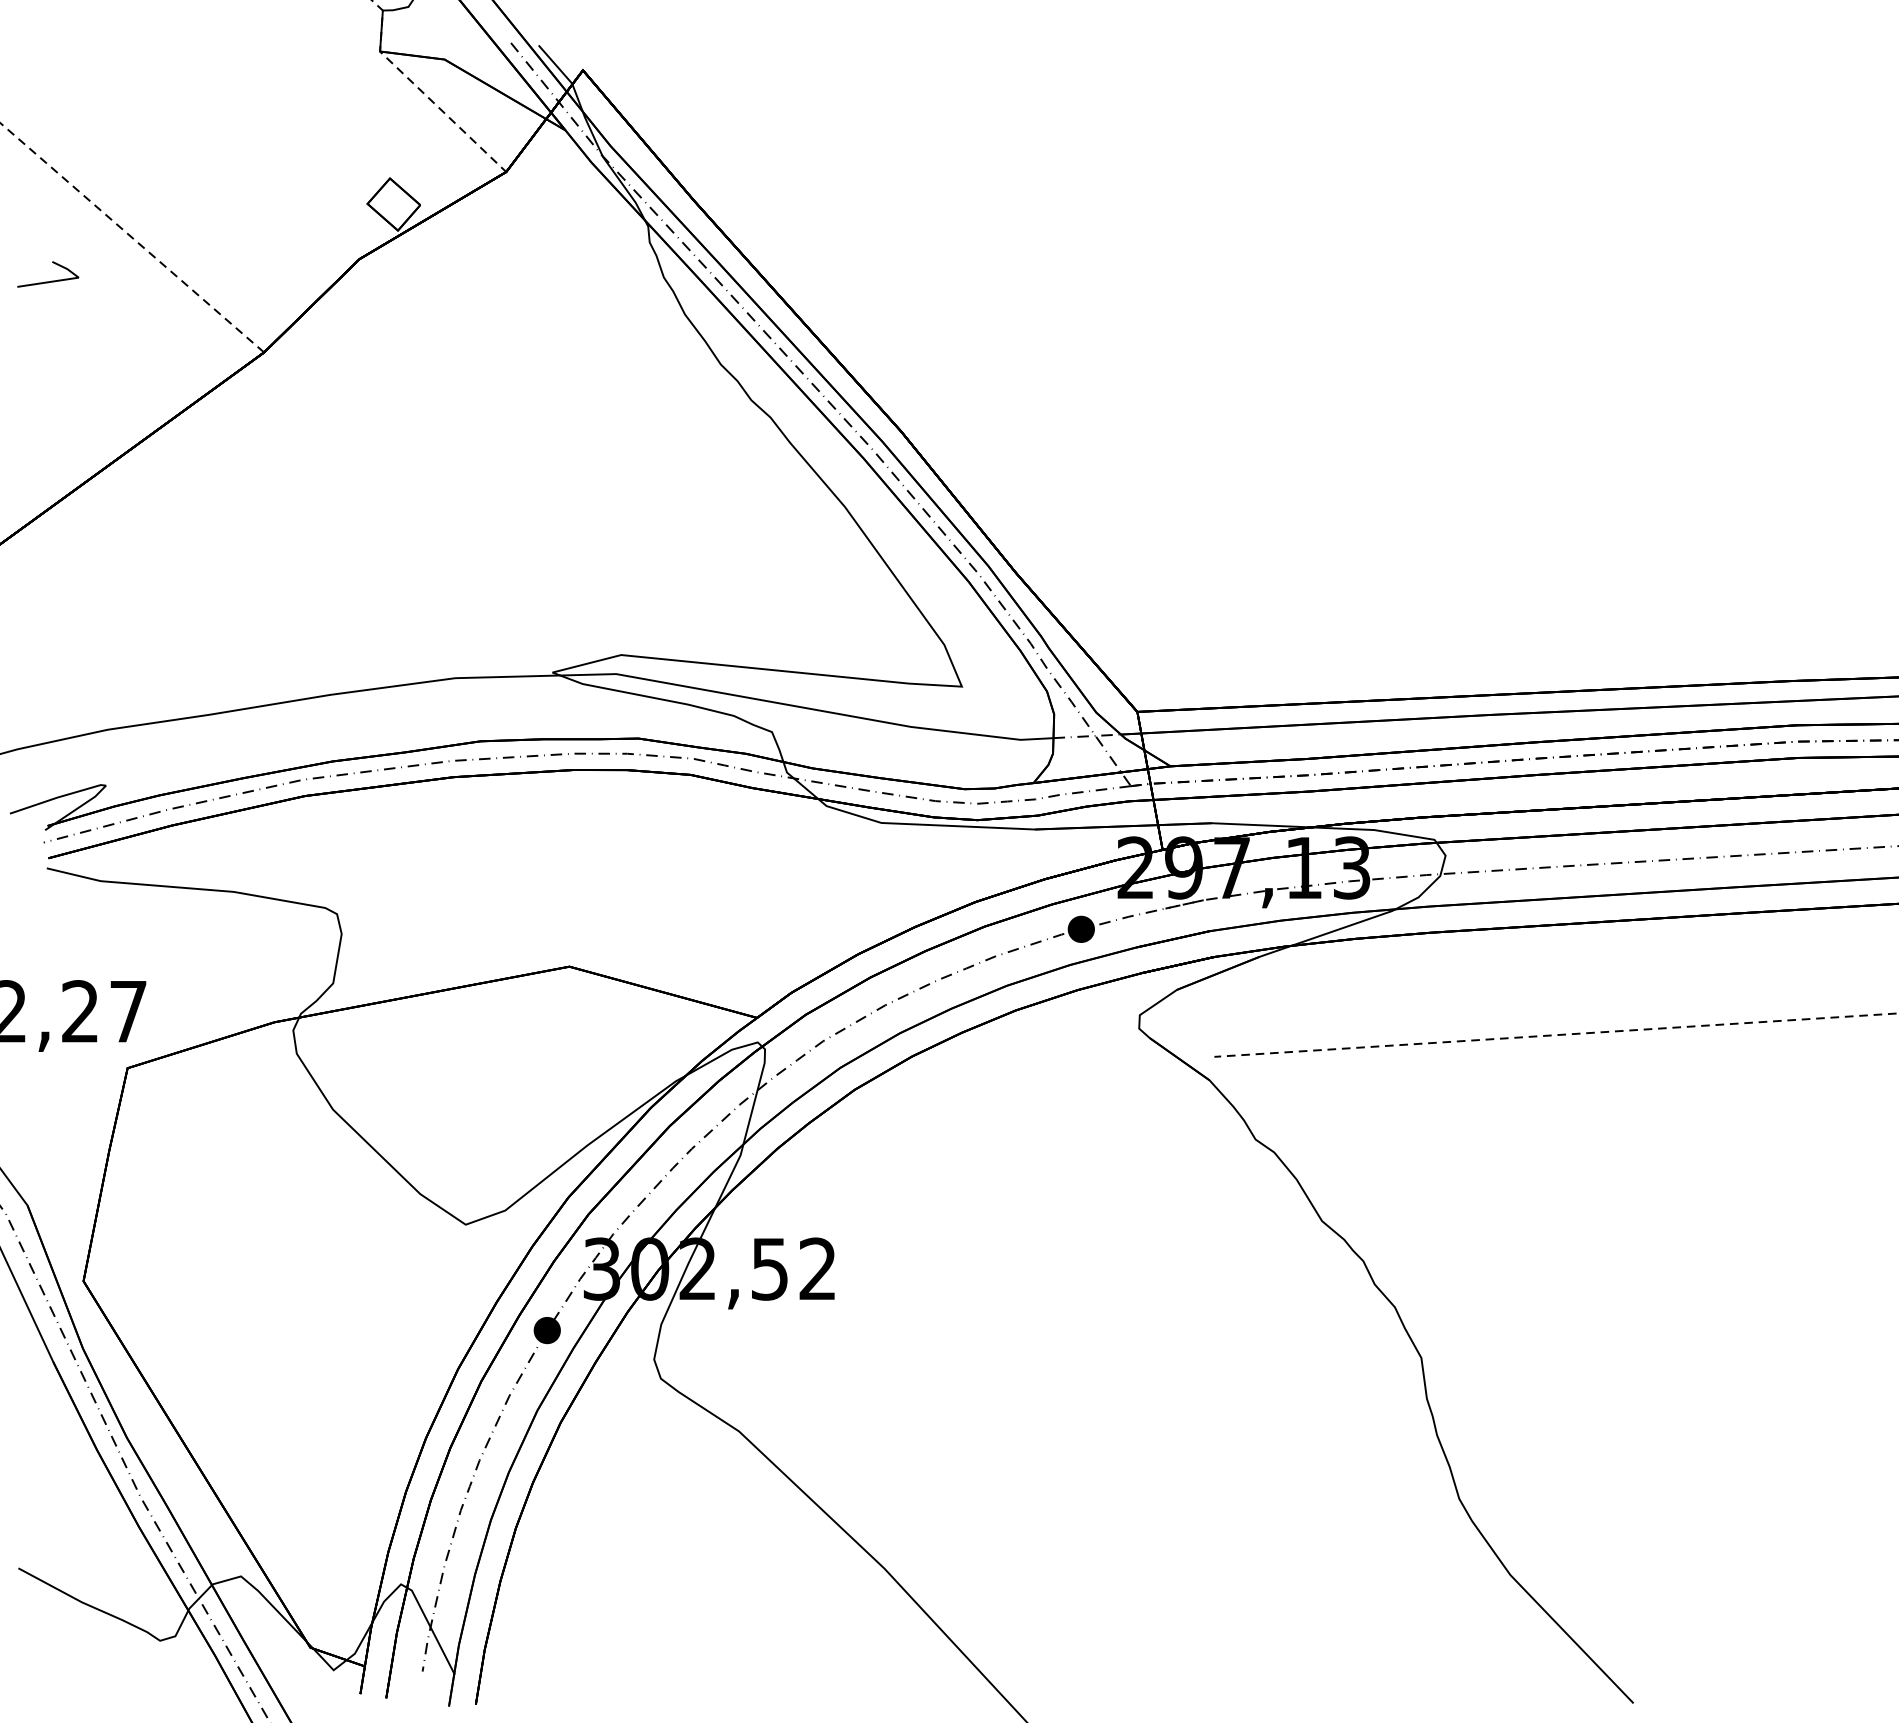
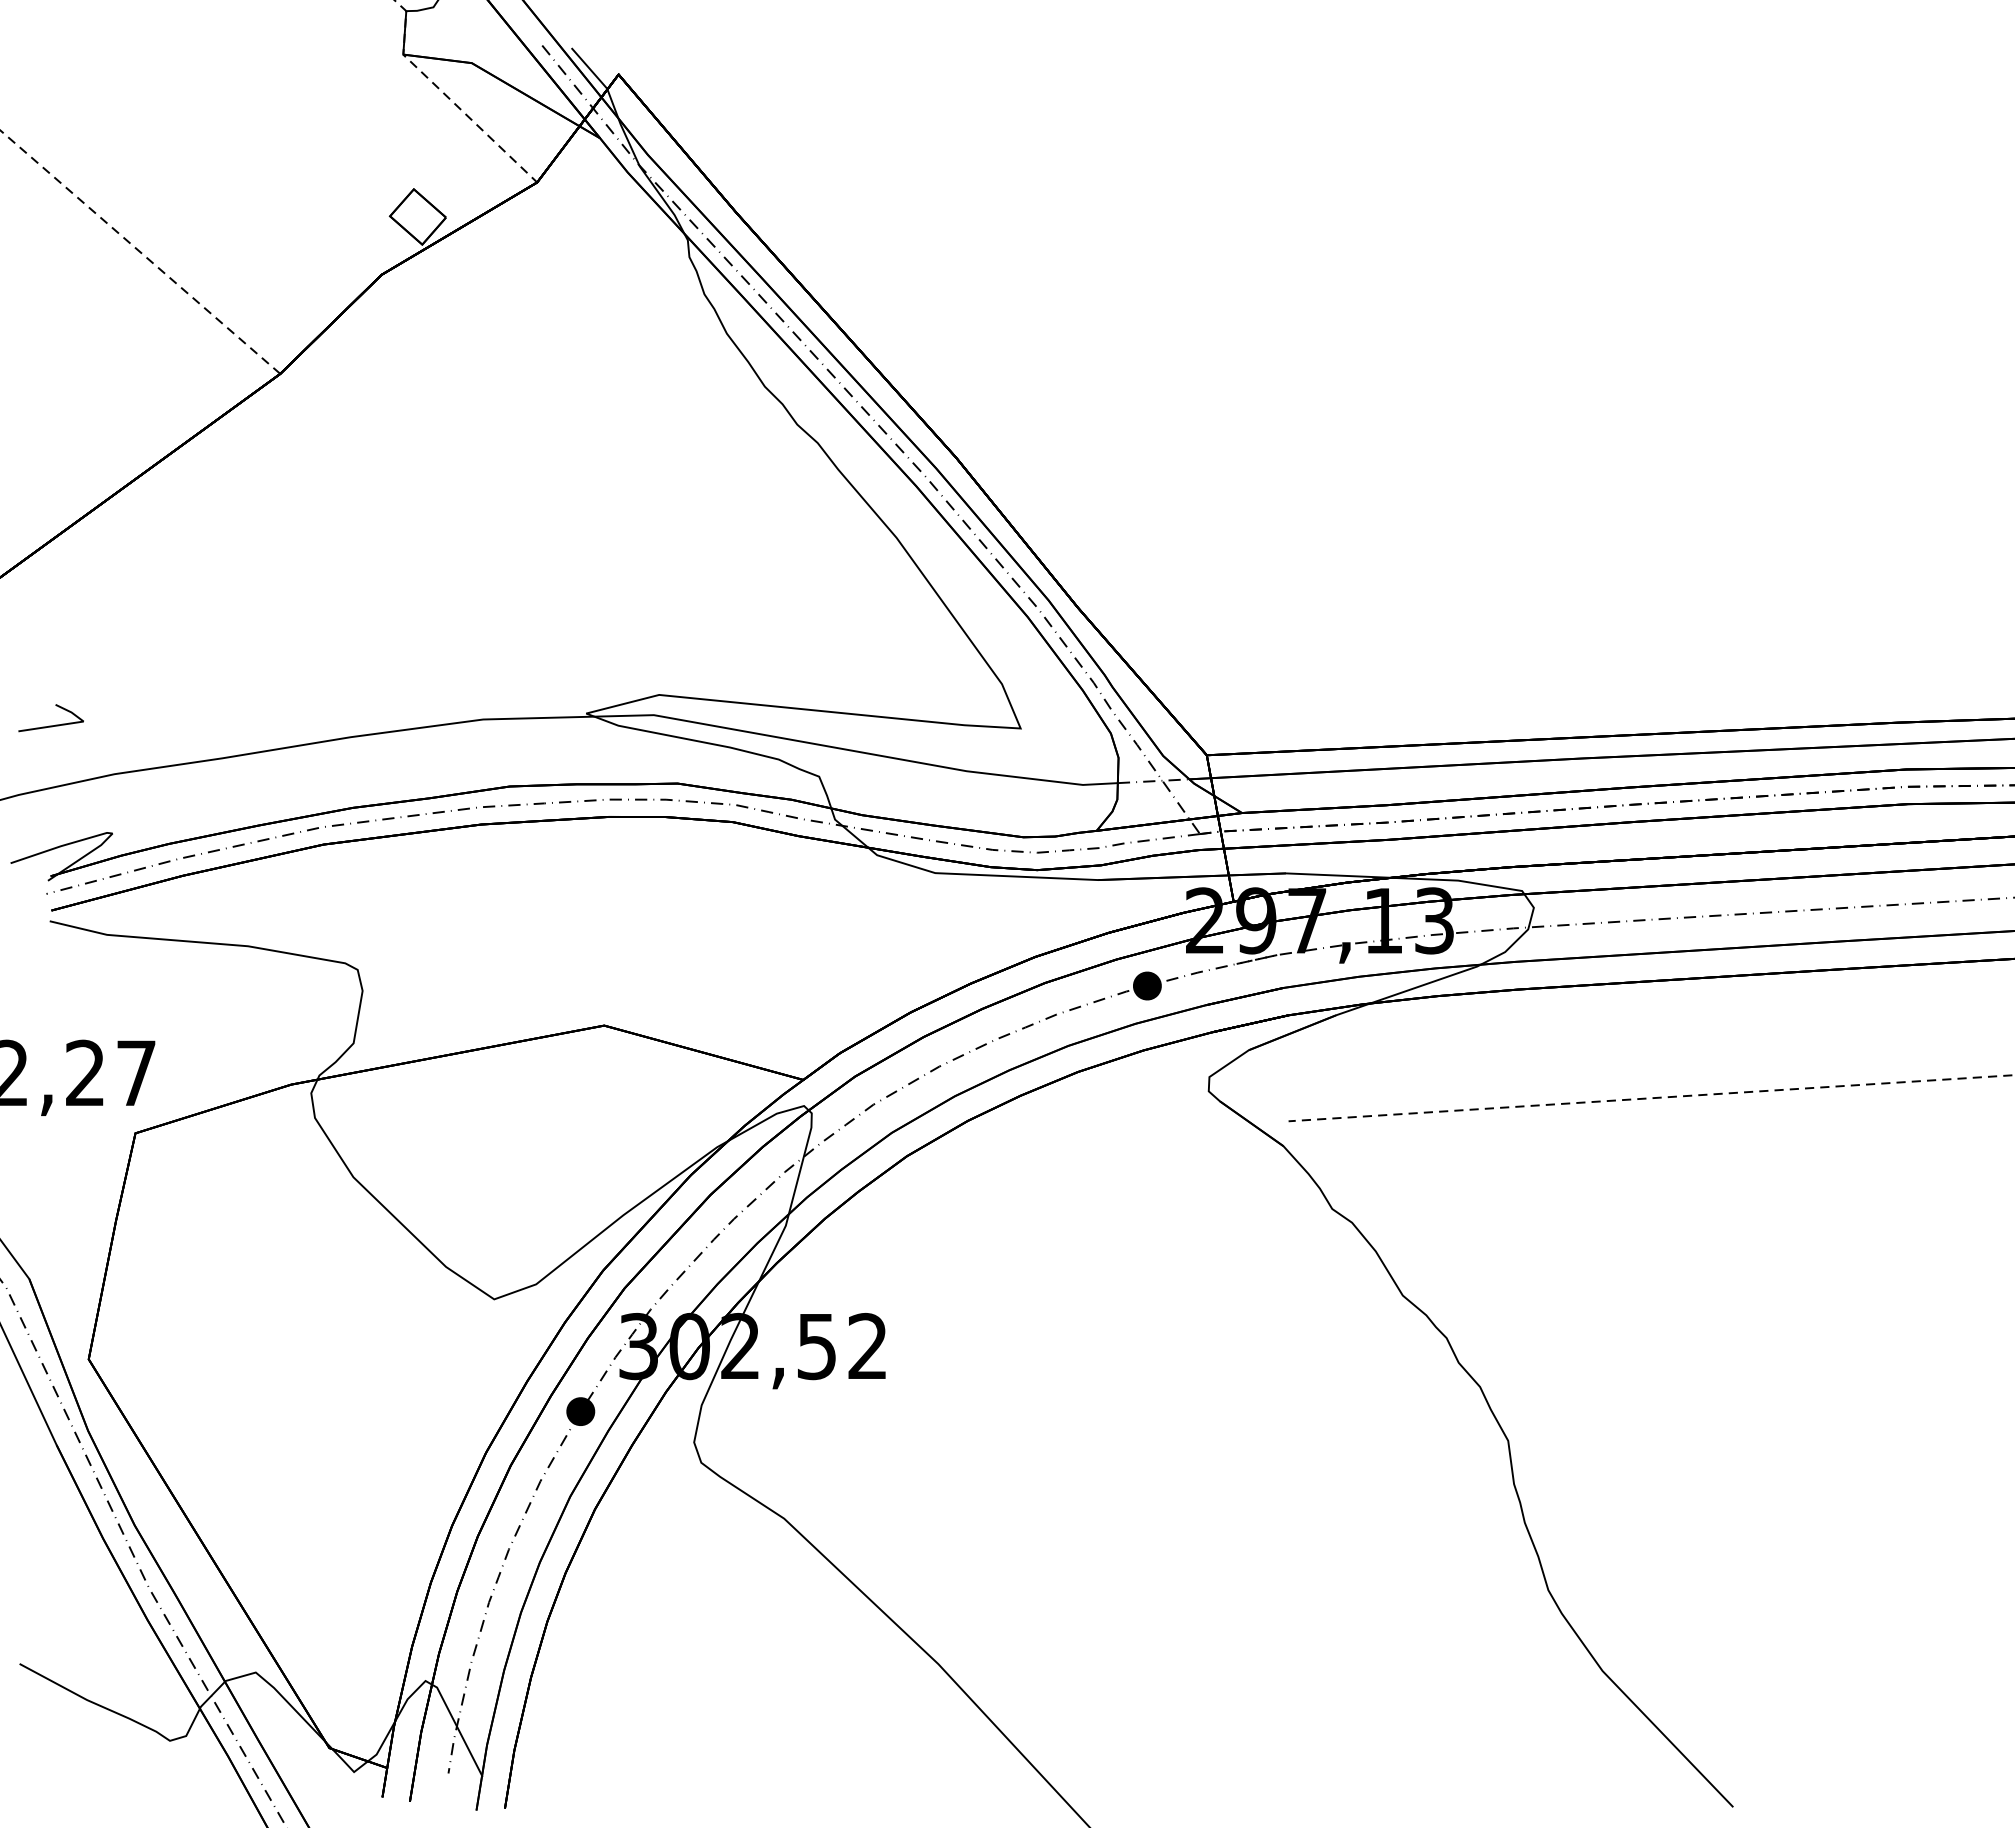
line: (47, 281) -> (50, 725), moved

